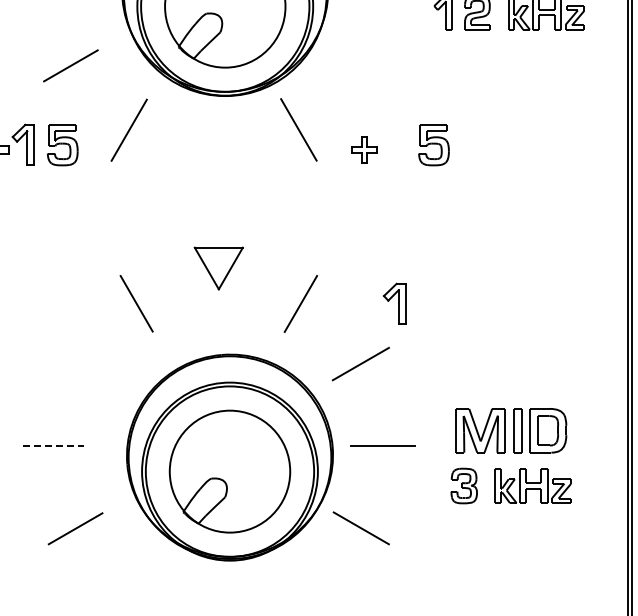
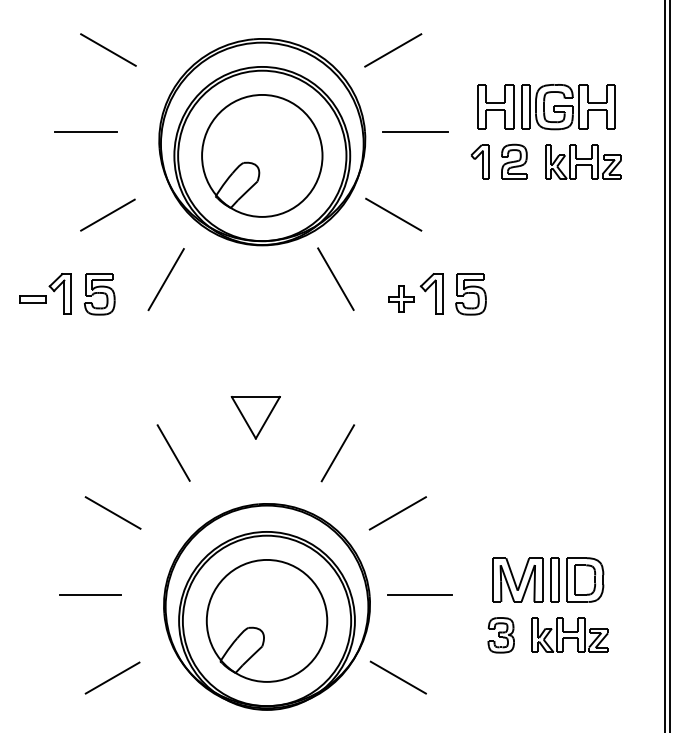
line: (356, 65) -> (393, 214), added
part: (394, 303) -> (431, 293), moved
line: (75, 363) -> (112, 512), added
line: (53, 446) -> (90, 595), dashed -> solid

